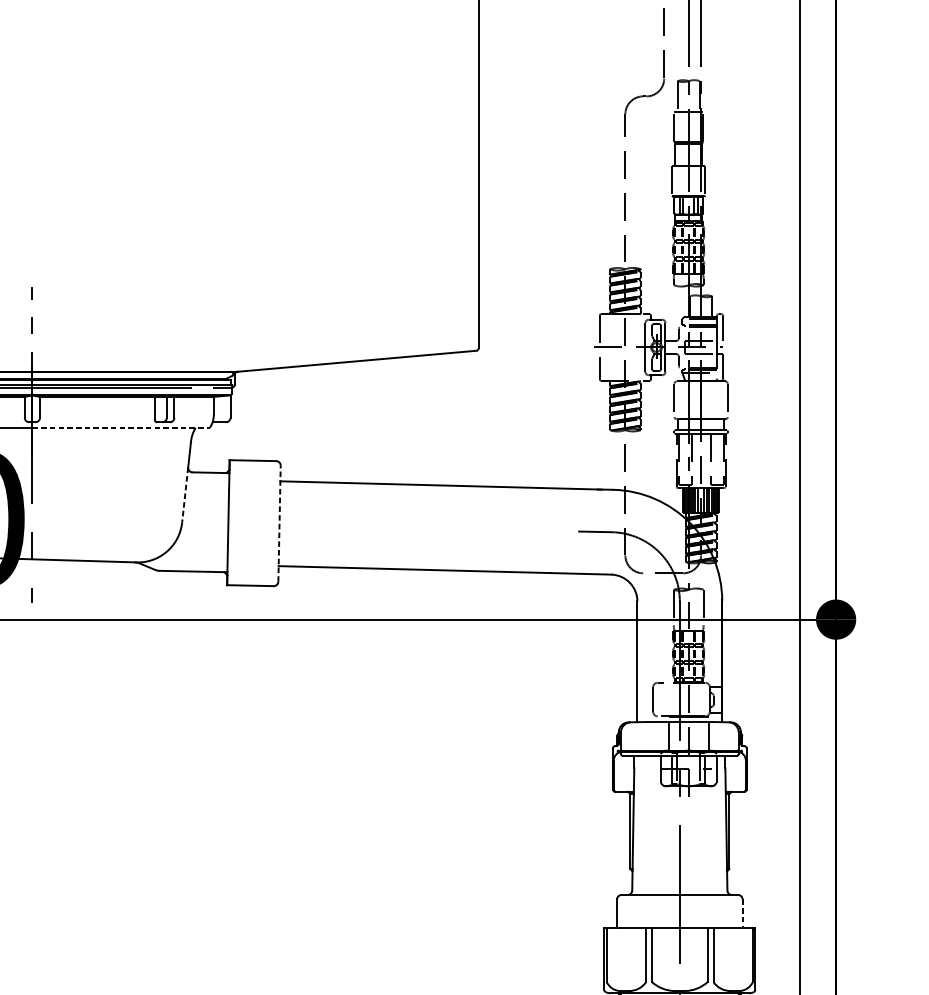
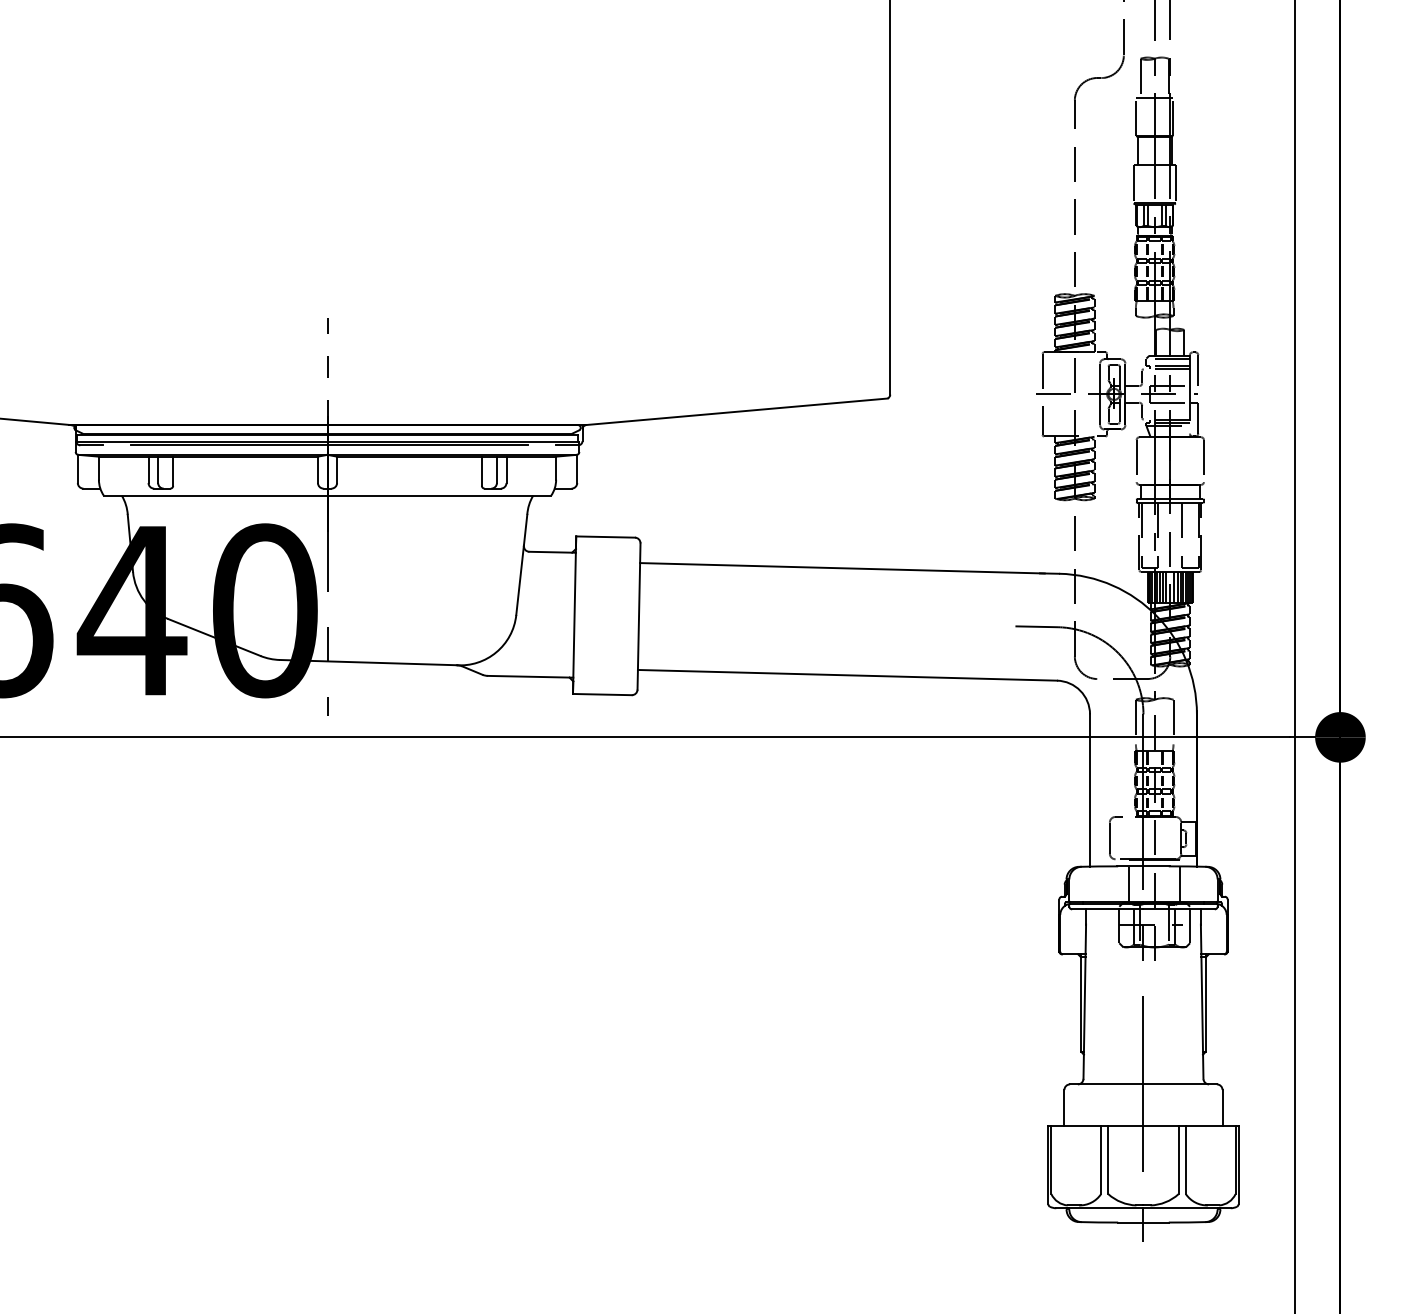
line: (121, 427) -> (439, 495), dashed -> solid
line: (185, 495) -> (520, 580), dashed -> solid
line: (279, 523) -> (639, 616), dashed -> solid
line: (742, 913) -> (1222, 1107), dashed -> solid

